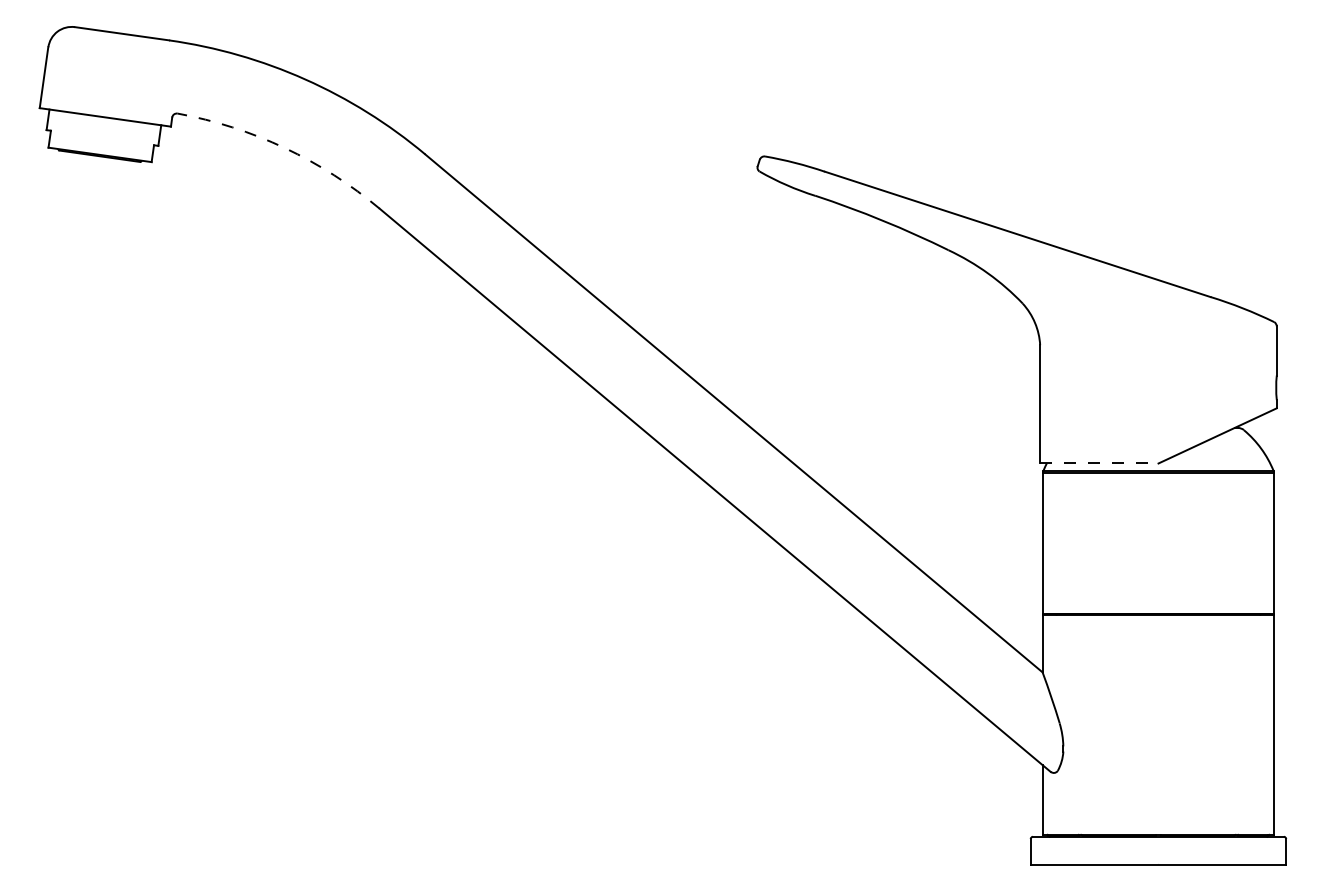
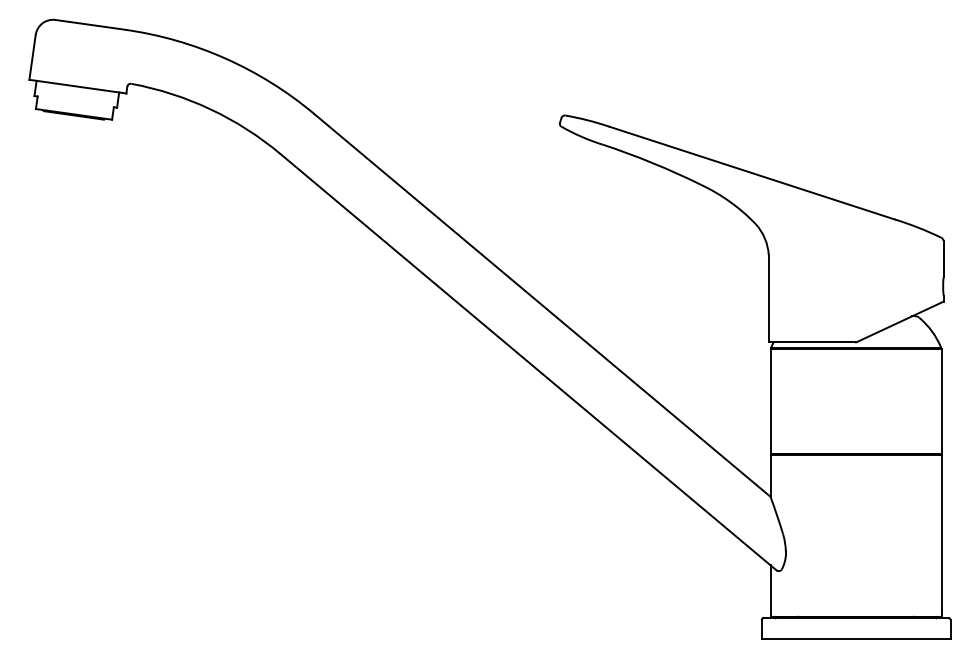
arc: (284, 148) -> (210, 109), dashed -> solid
line: (1099, 463) -> (812, 342), dashed -> solid

